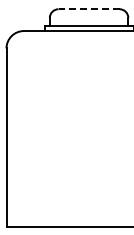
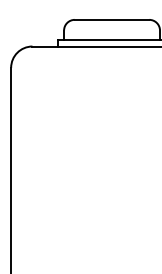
line: (89, 9) -> (112, 20), dashed -> solid

